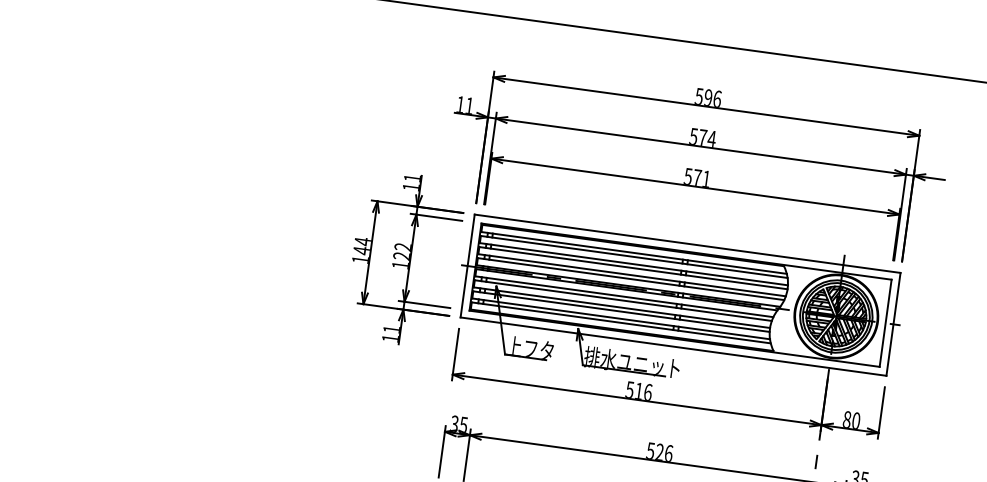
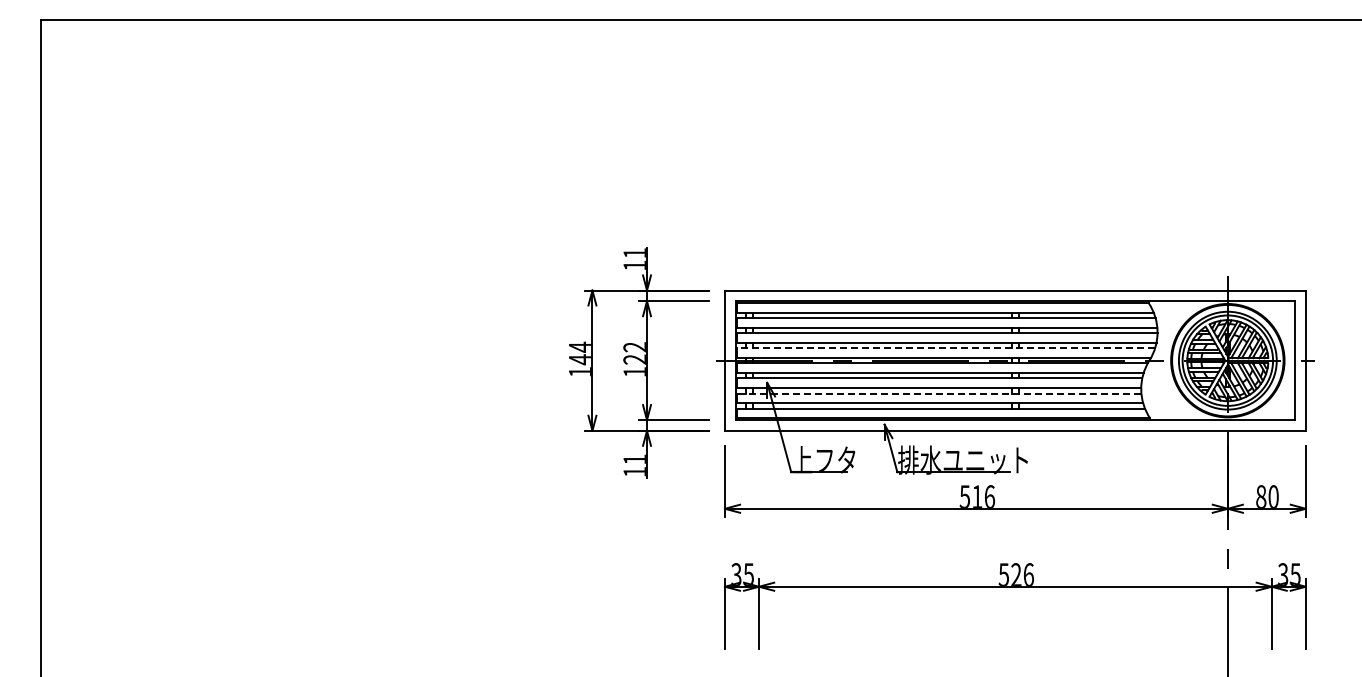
part: (697, 160) -> (1013, 177), removed
line: (631, 279) -> (946, 348), solid -> dashed
line: (620, 311) -> (938, 393), solid -> dashed

